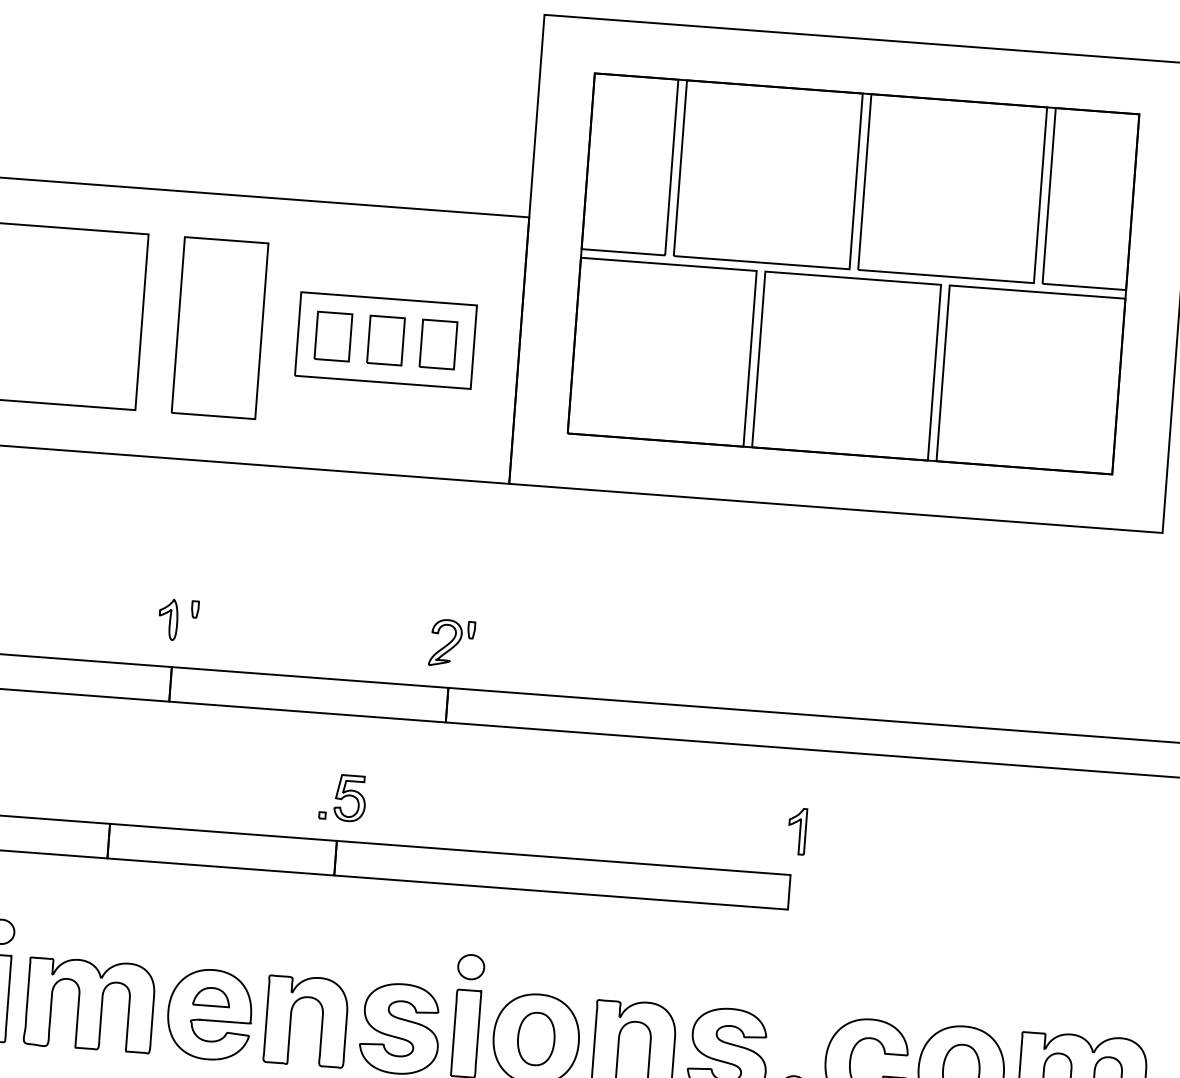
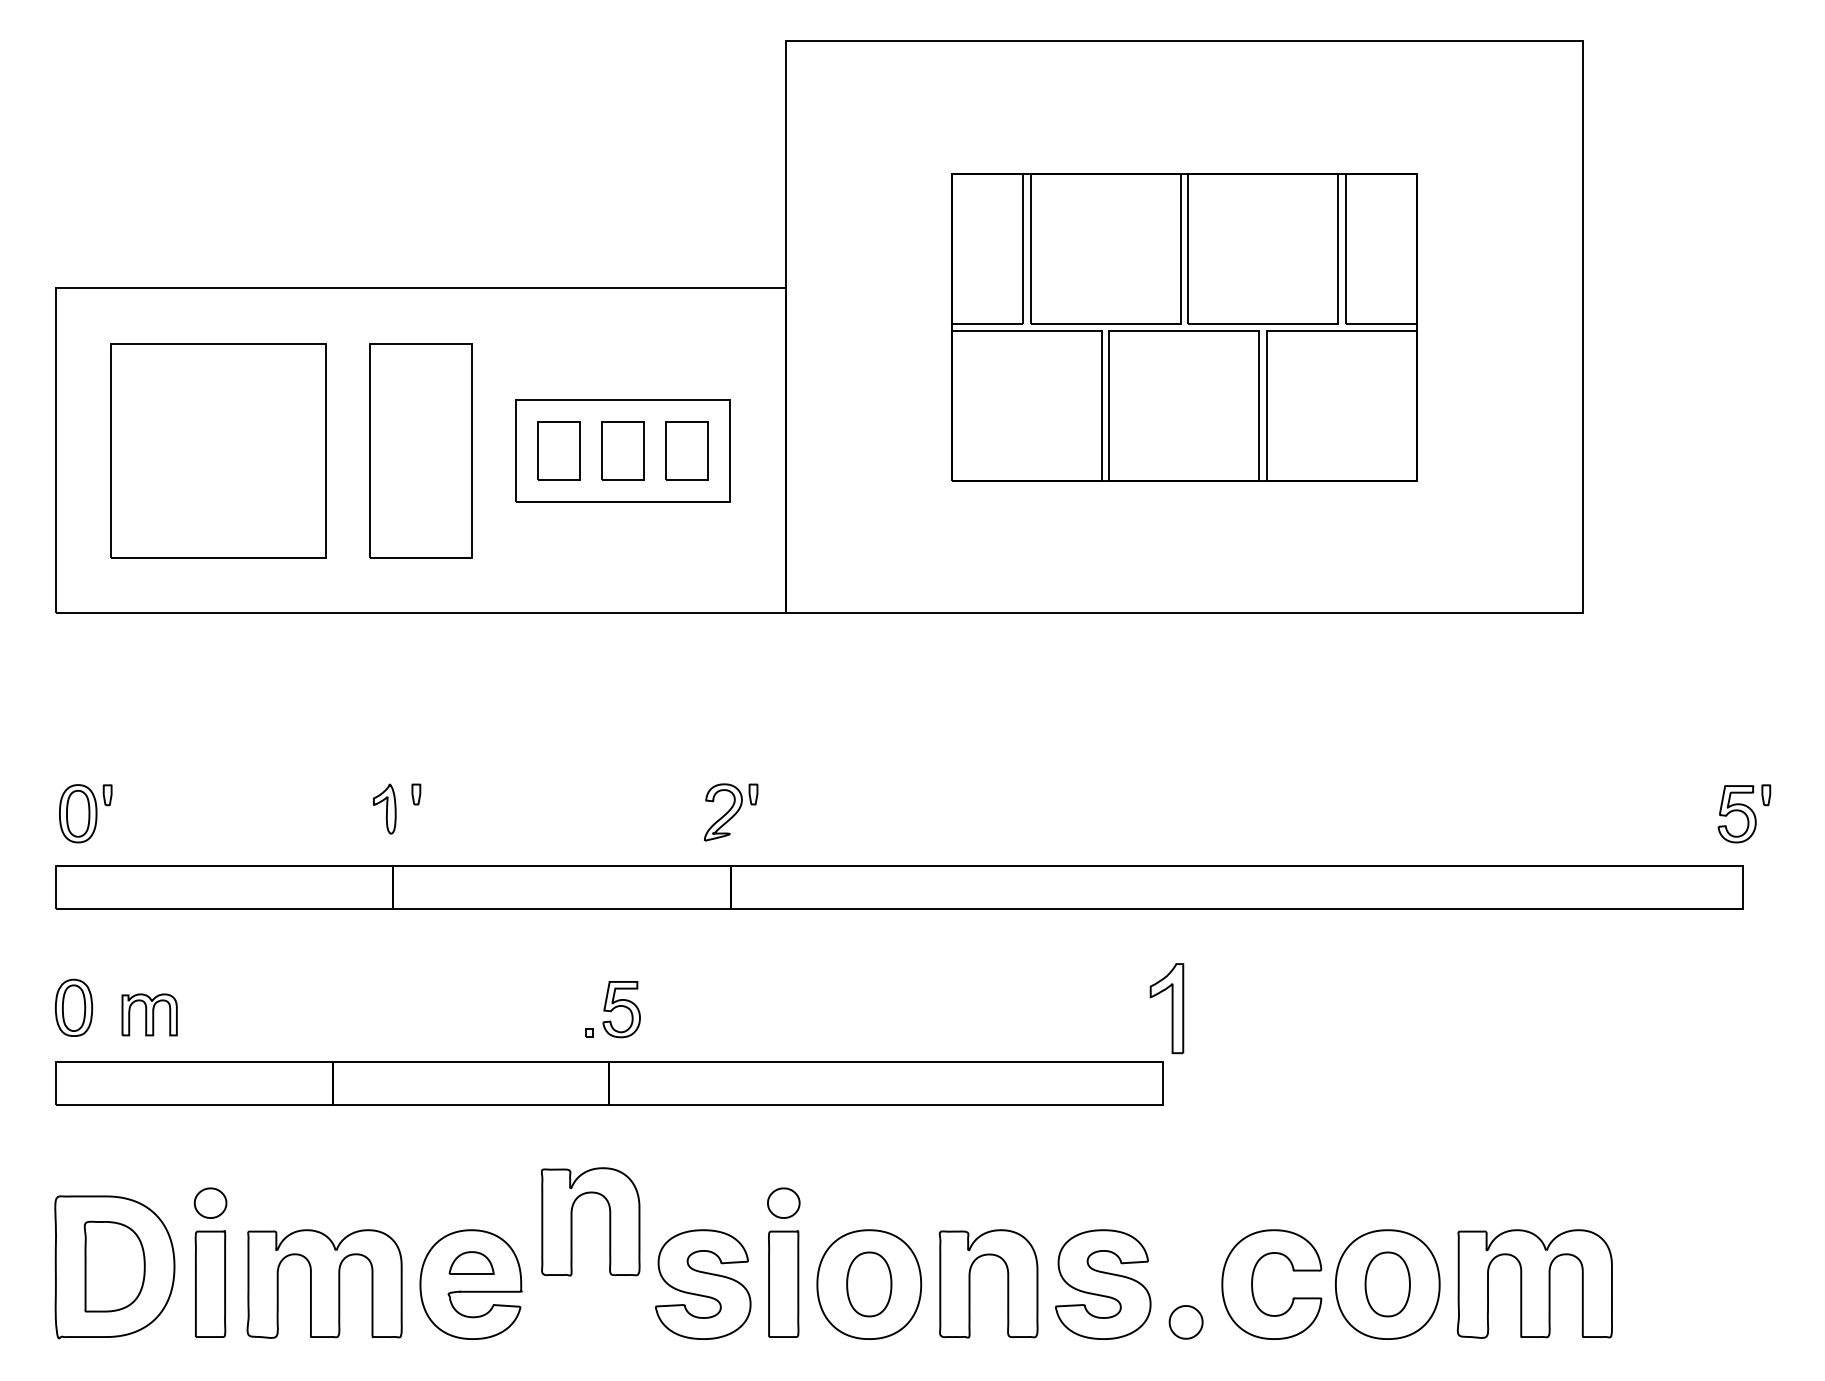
part: (853, 274) -> (1184, 327), size x0.7
part: (796, 831) -> (1166, 1008), size x1.6
part: (291, 1019) -> (572, 1221), moved

